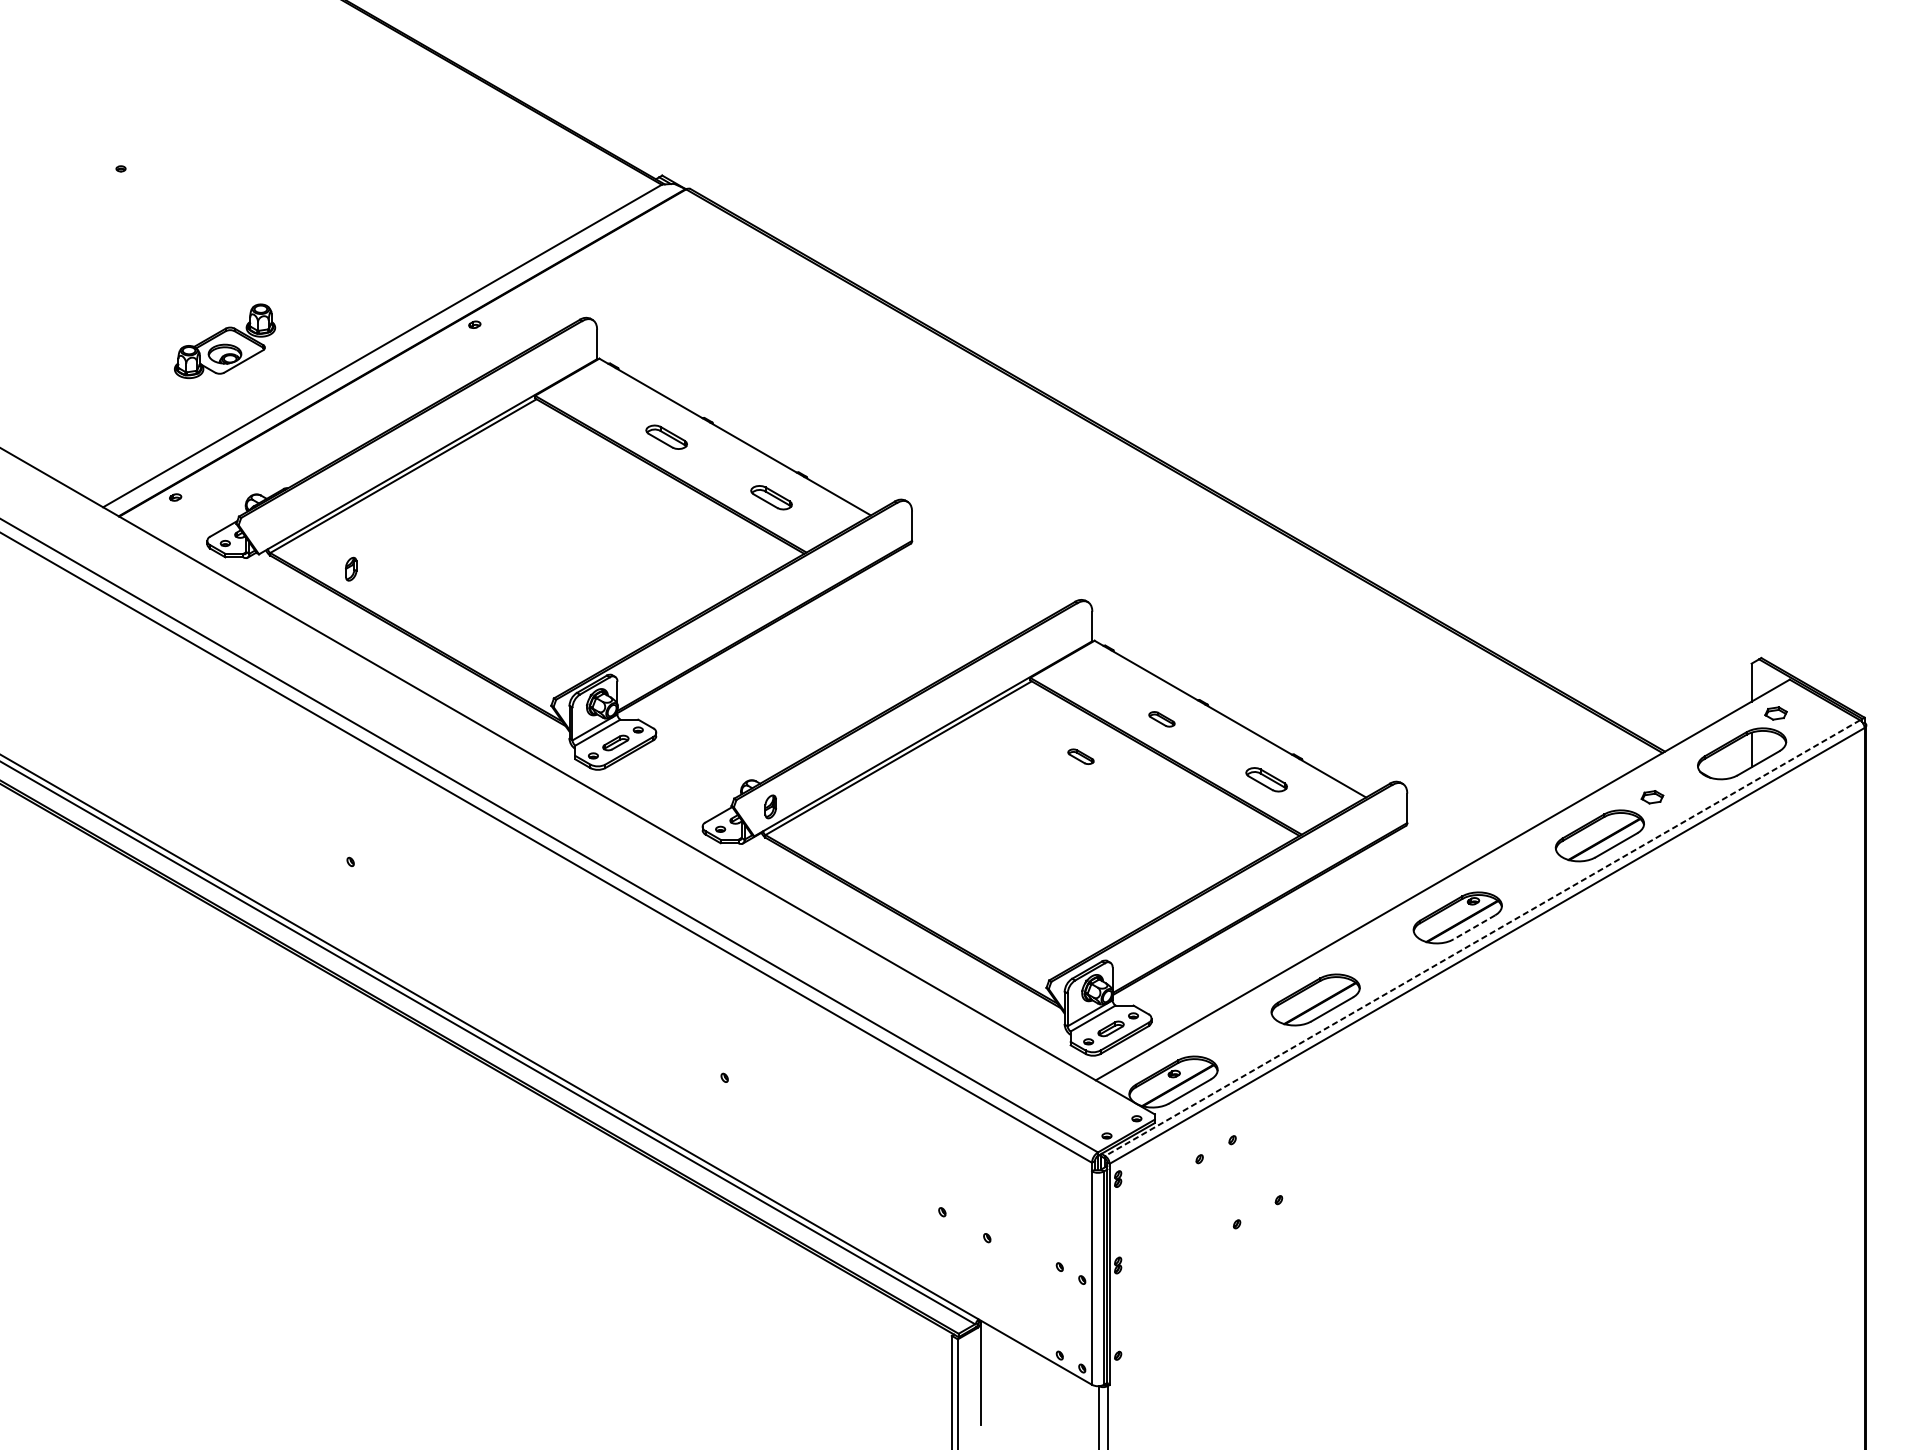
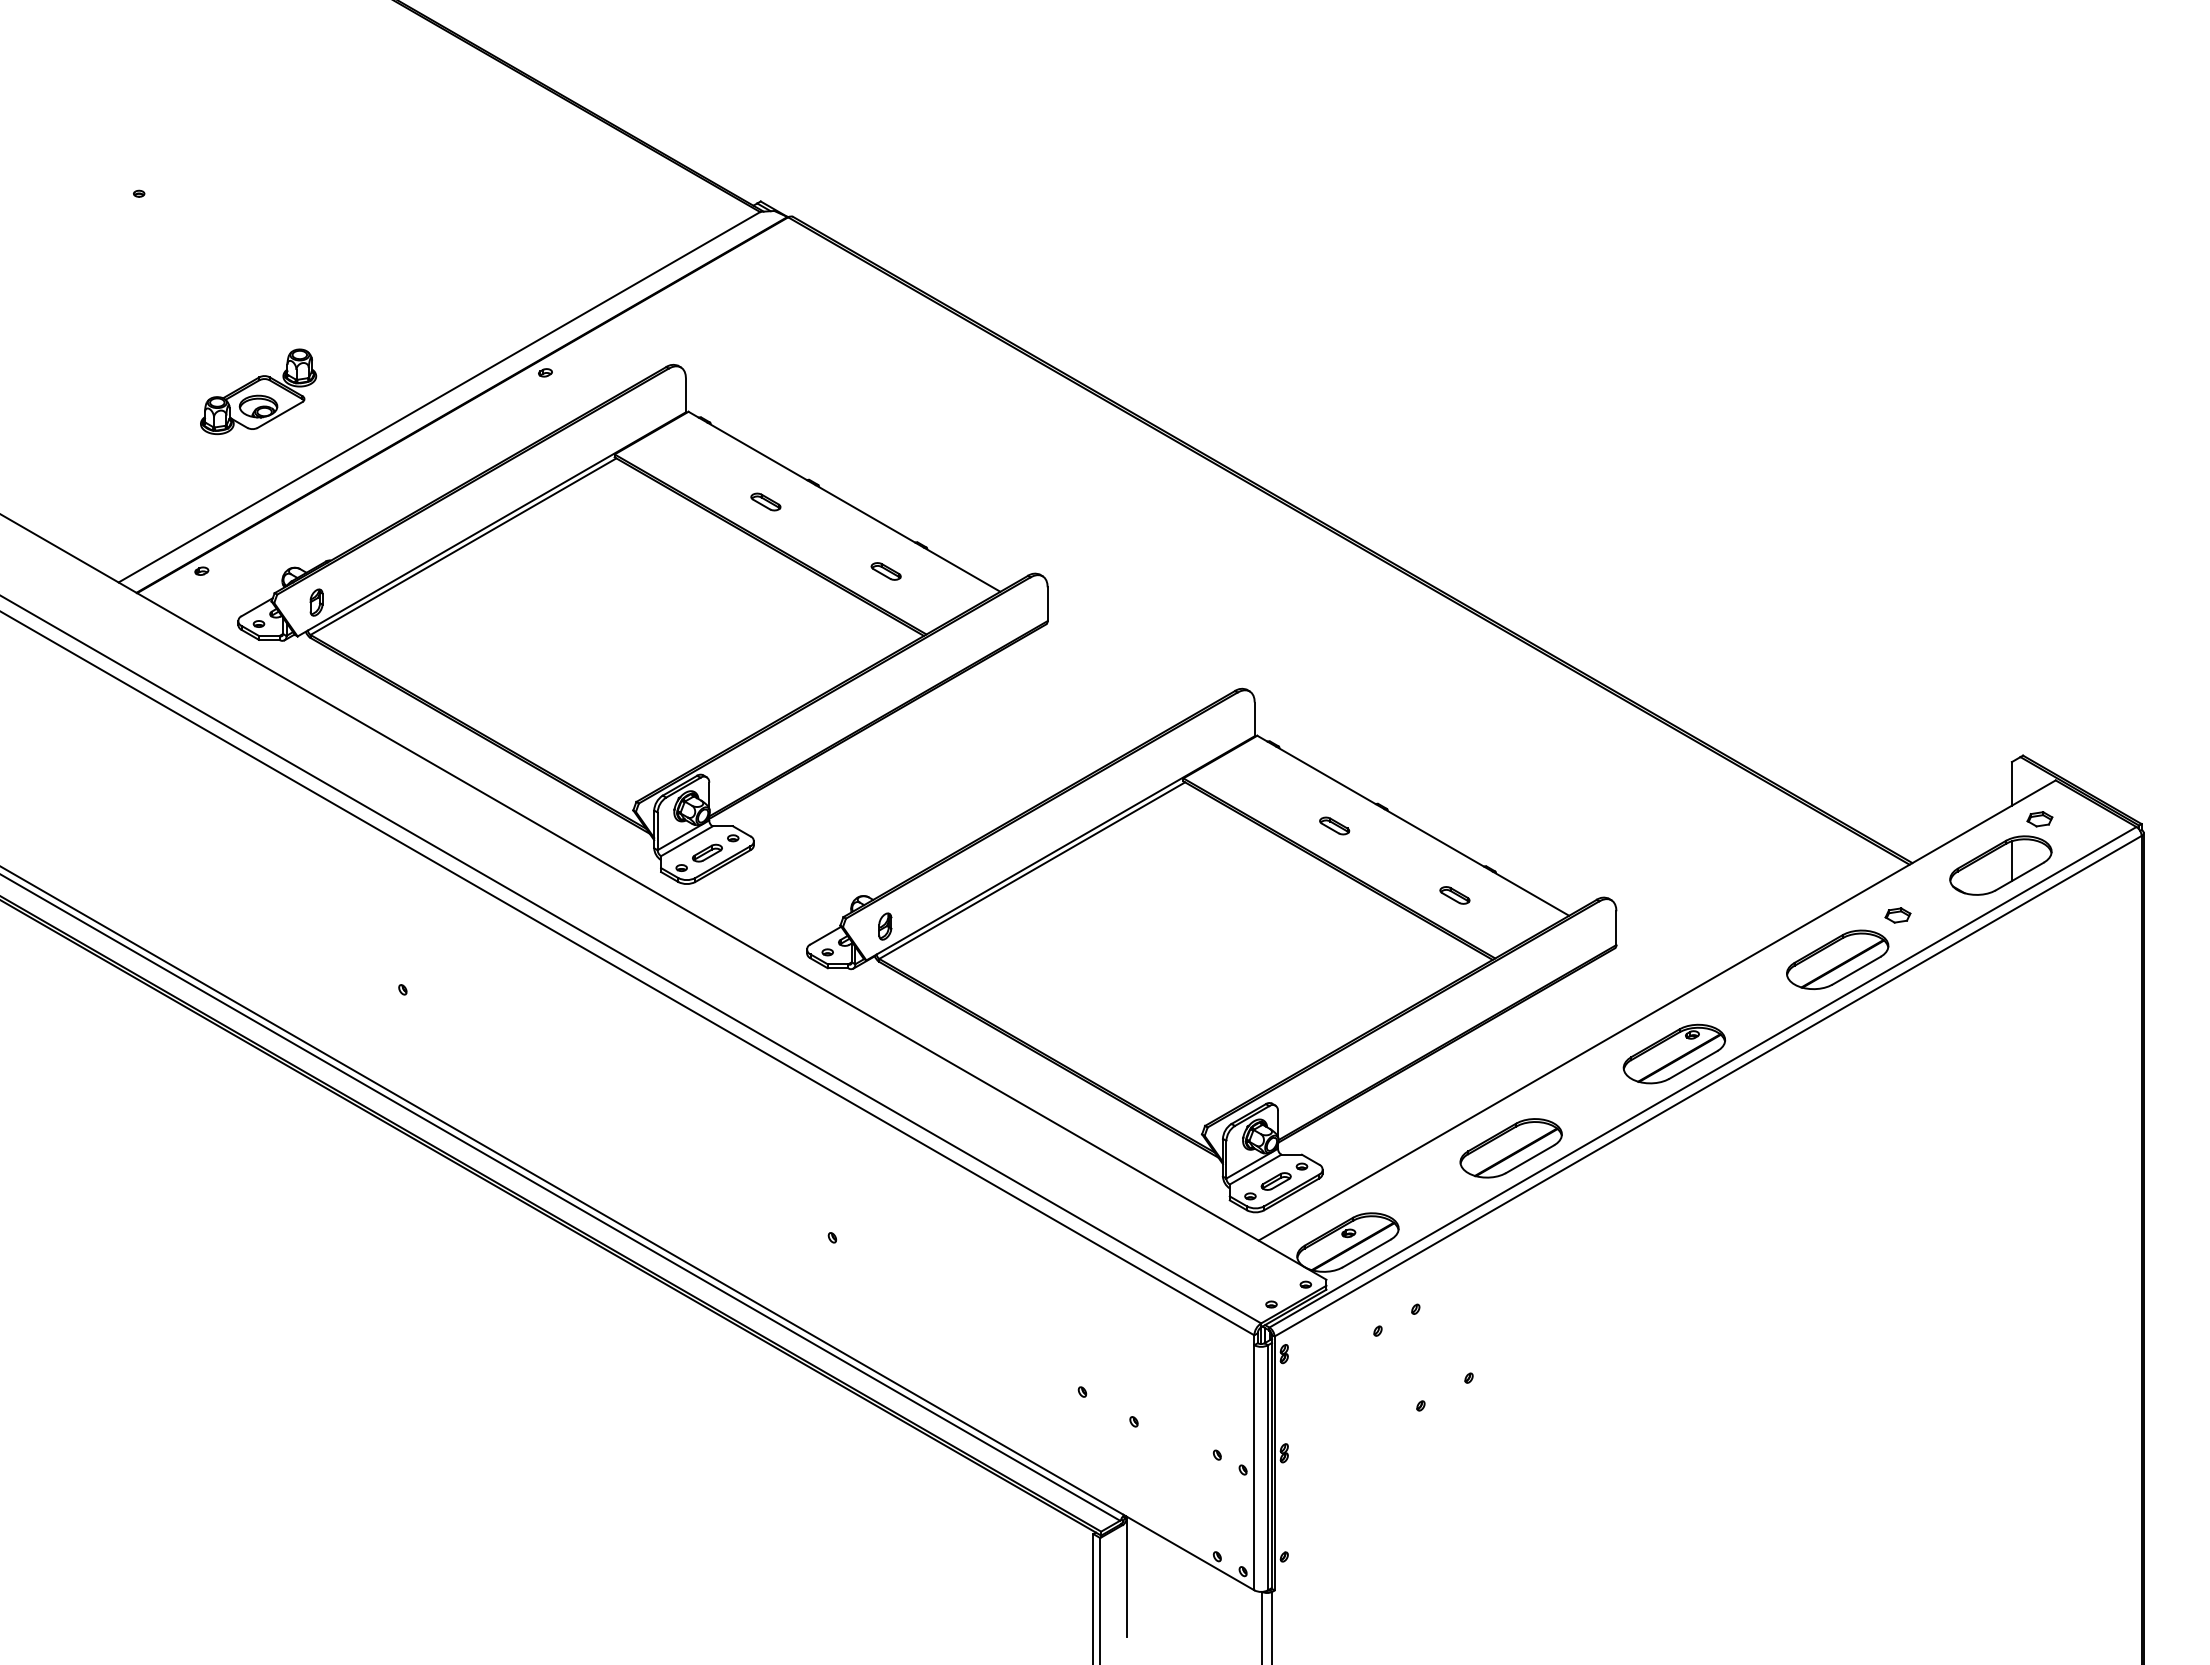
part: (666, 436) -> (765, 501), size x0.62
part: (770, 497) -> (885, 571), size x0.62
part: (351, 569) -> (316, 602), moved
part: (1080, 756) -> (1241, 868), removed
part: (1266, 779) -> (1454, 895), size x0.62
line: (1474, 927) -> (1693, 1065), dashed -> solid
line: (1482, 938) -> (1702, 1077), dashed -> solid

